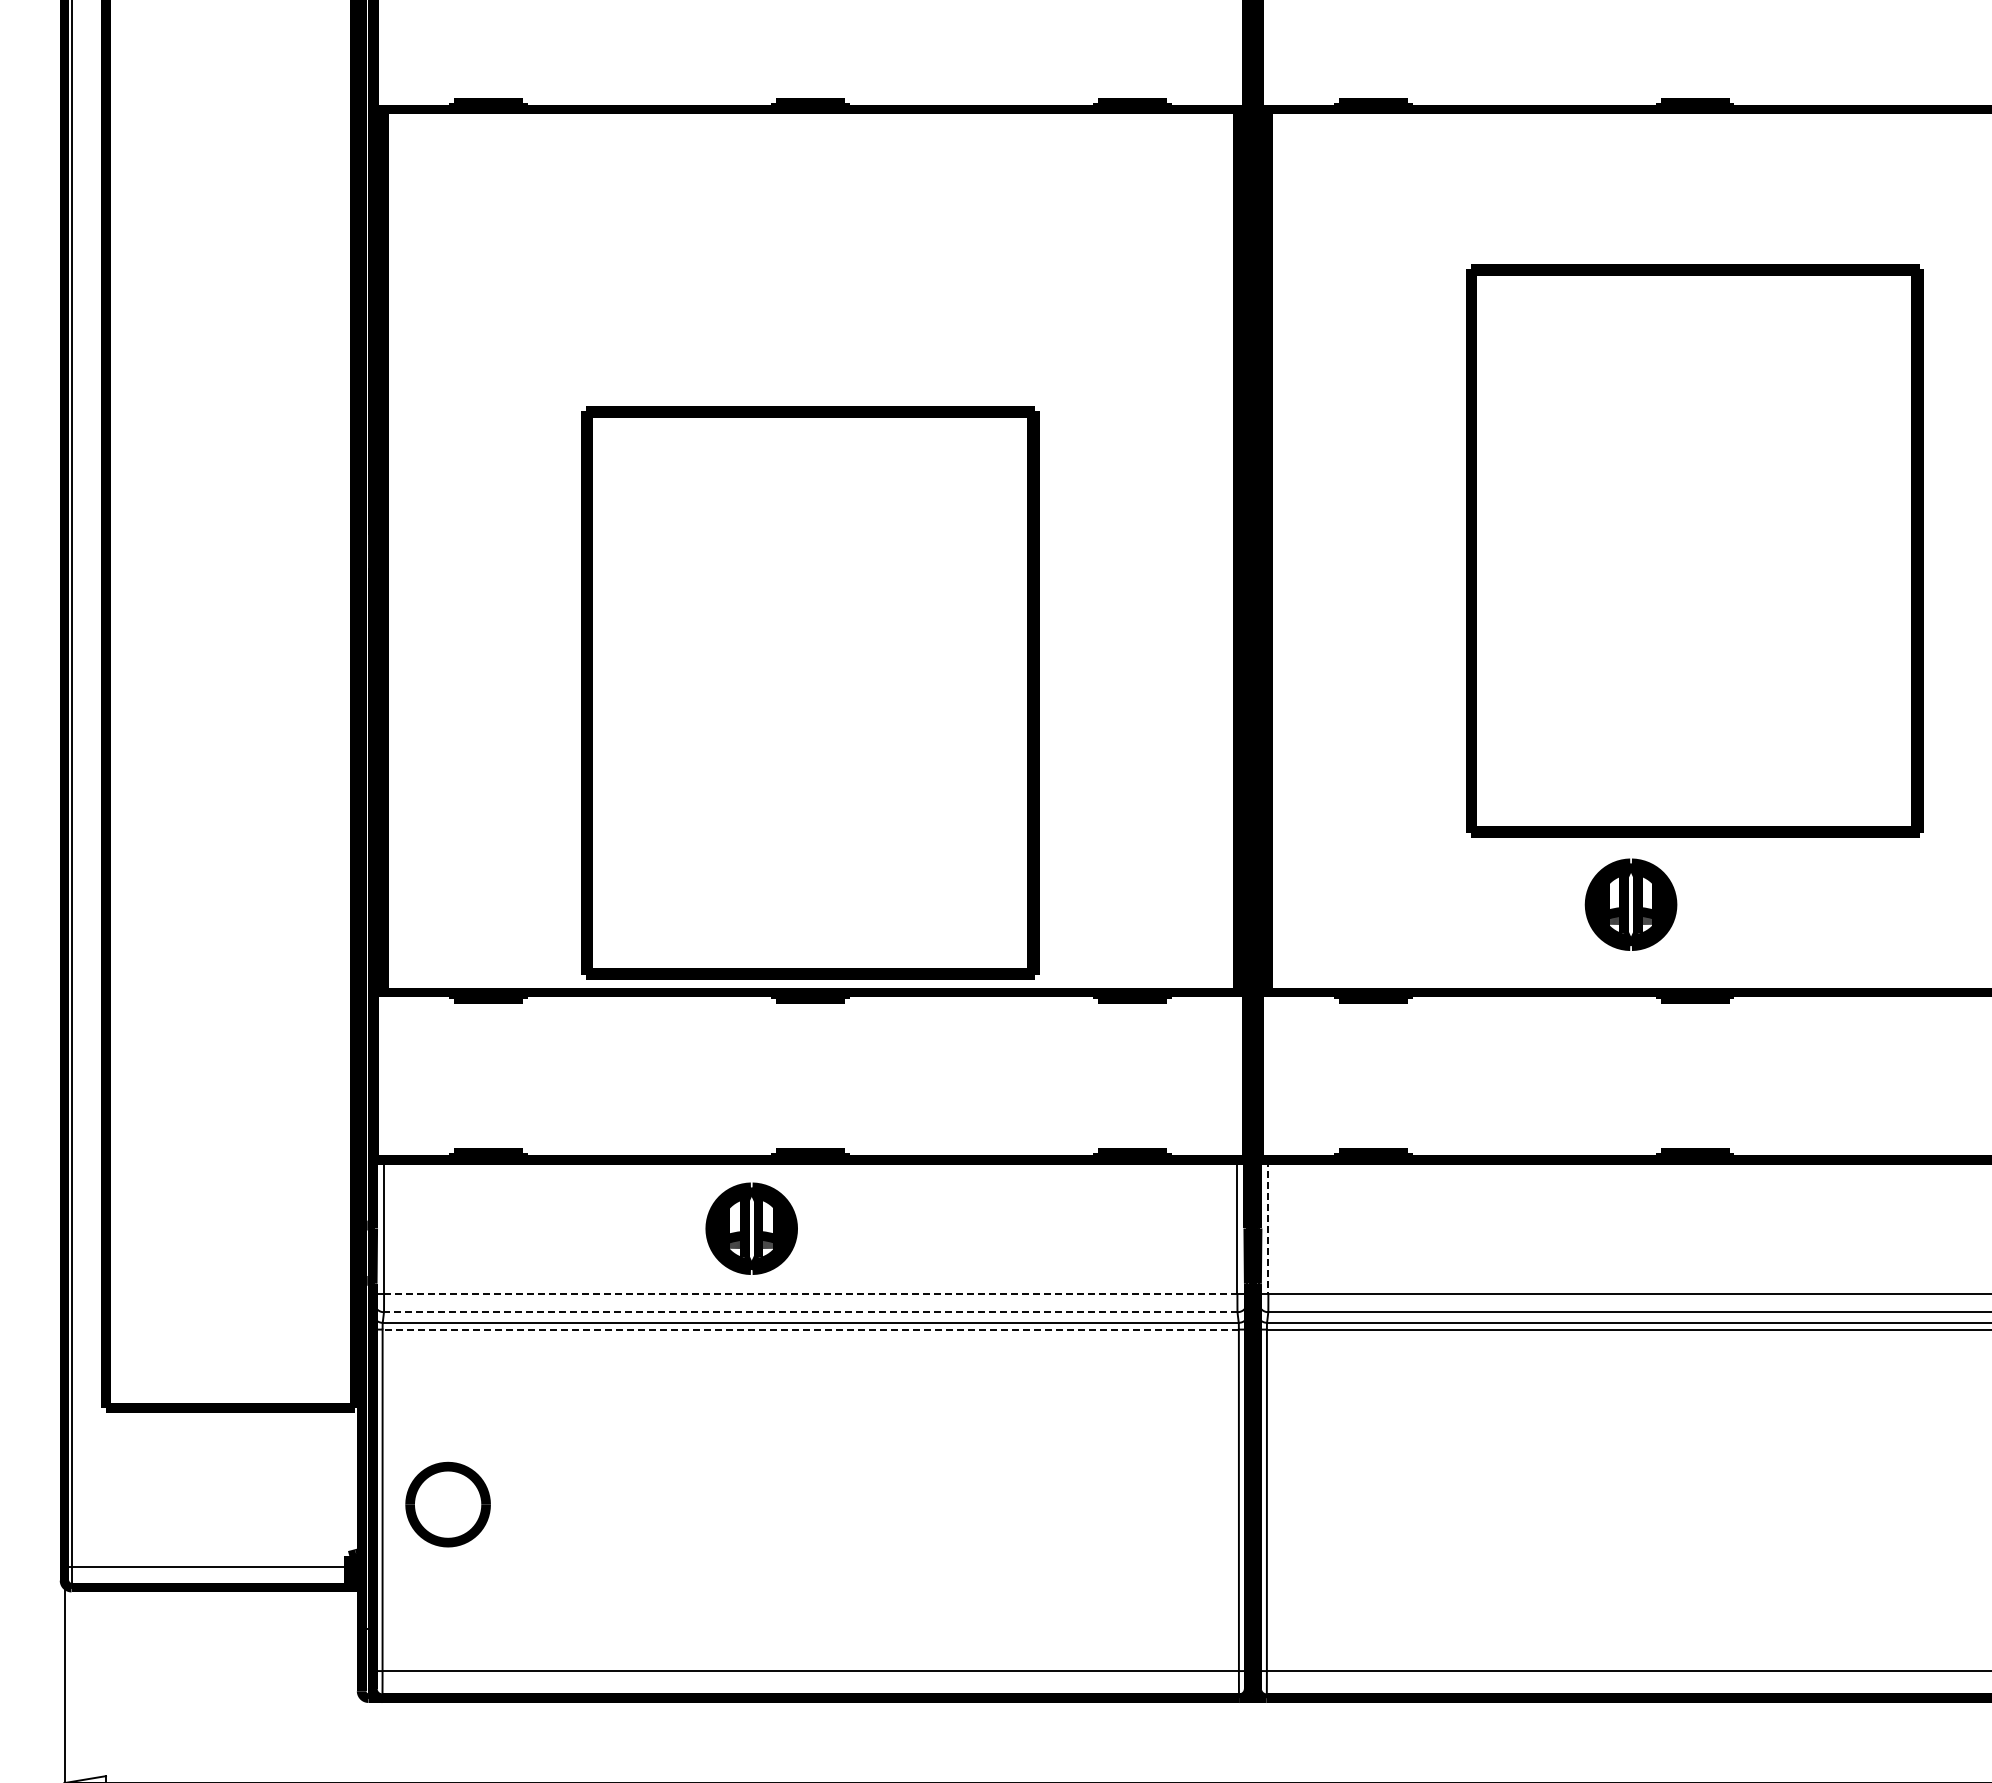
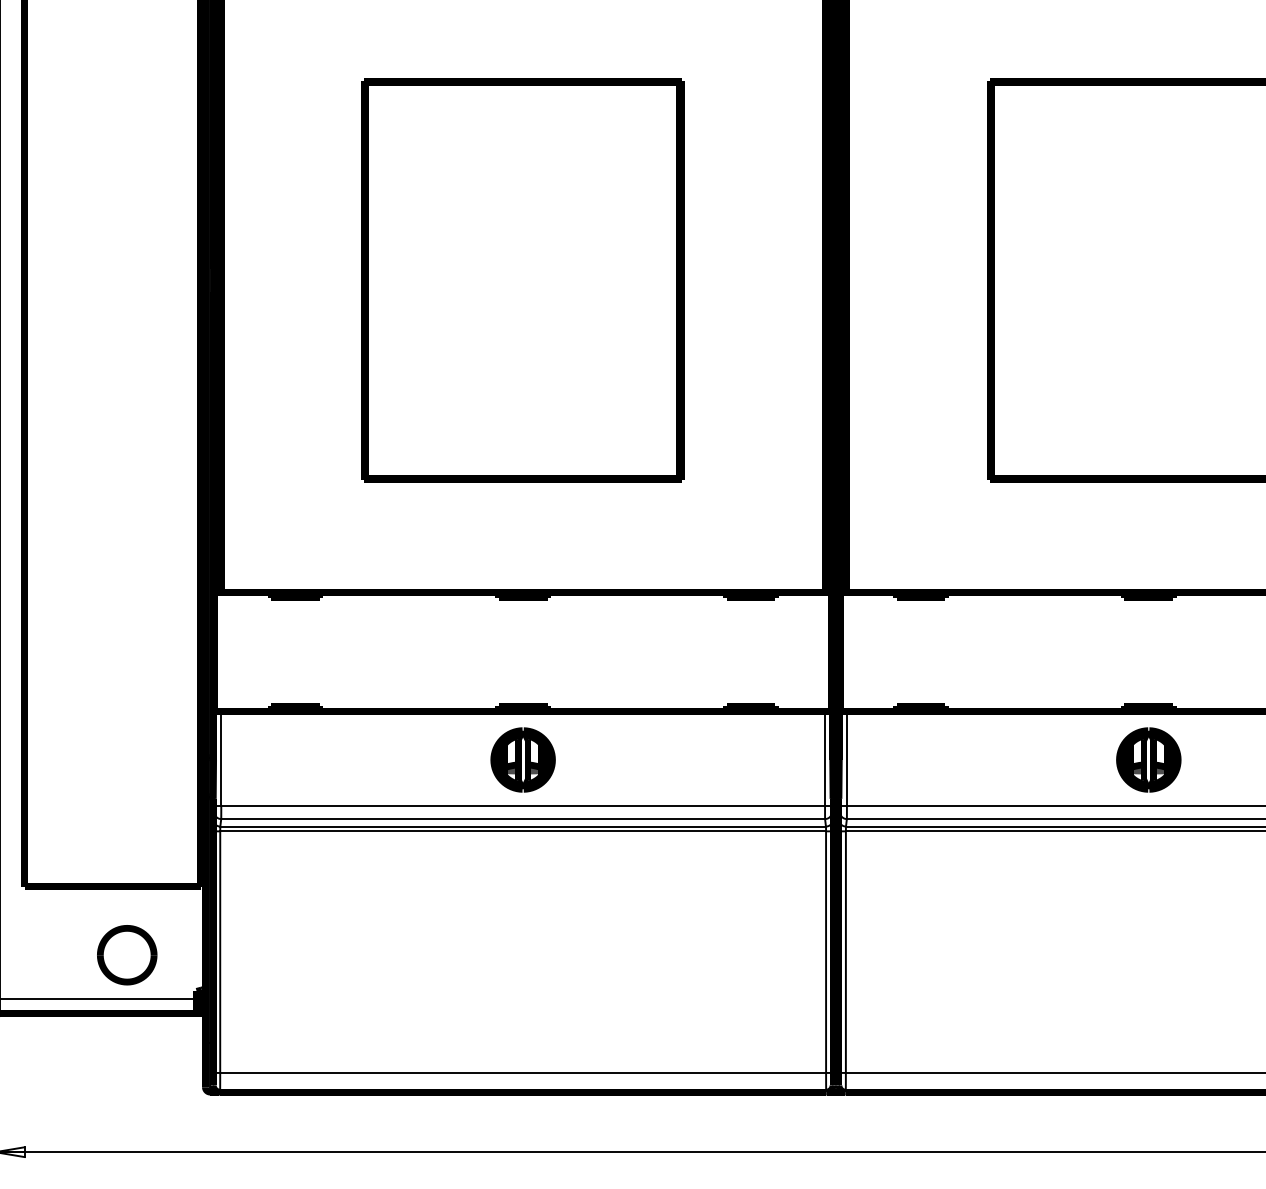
part: (810, 692) -> (522, 280), moved
part: (1630, 904) -> (1148, 759), moved
line: (1268, 1227) -> (847, 759), dashed -> solid
part: (751, 1228) -> (522, 759), moved
line: (810, 1294) -> (522, 806), dashed -> solid
line: (810, 1312) -> (522, 819), dashed -> solid
line: (810, 1329) -> (522, 831), dashed -> solid
part: (447, 1504) -> (126, 955), moved

